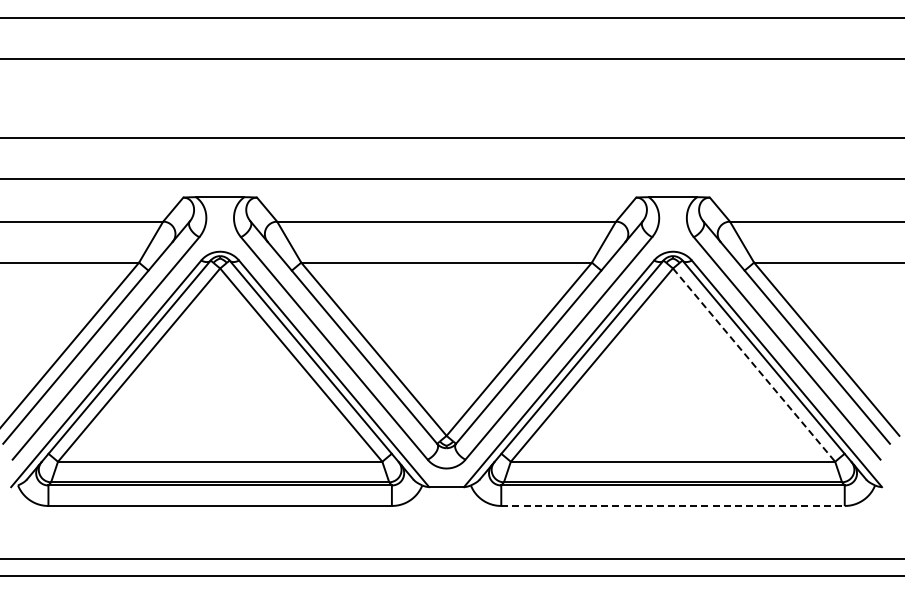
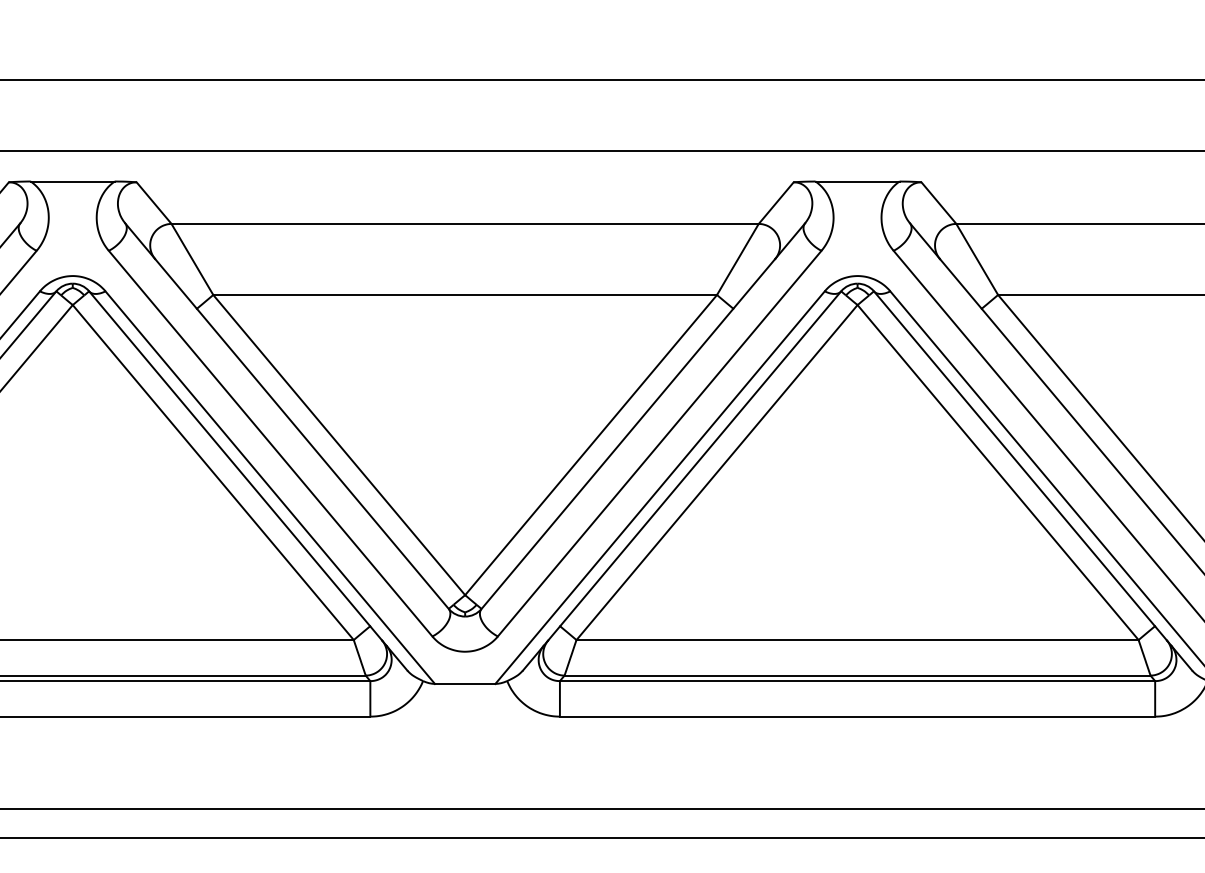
line: (754, 365) -> (998, 473), dashed -> solid
line: (673, 505) -> (858, 715), dashed -> solid

